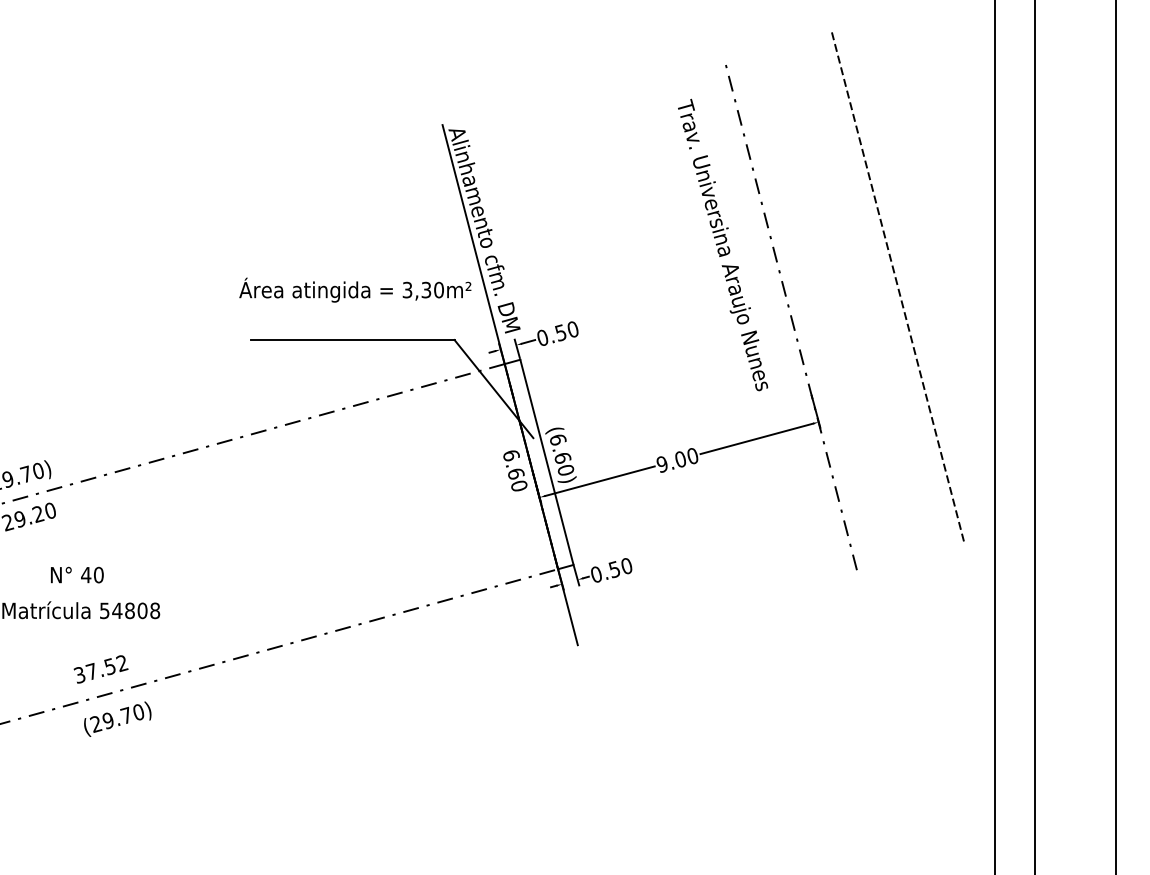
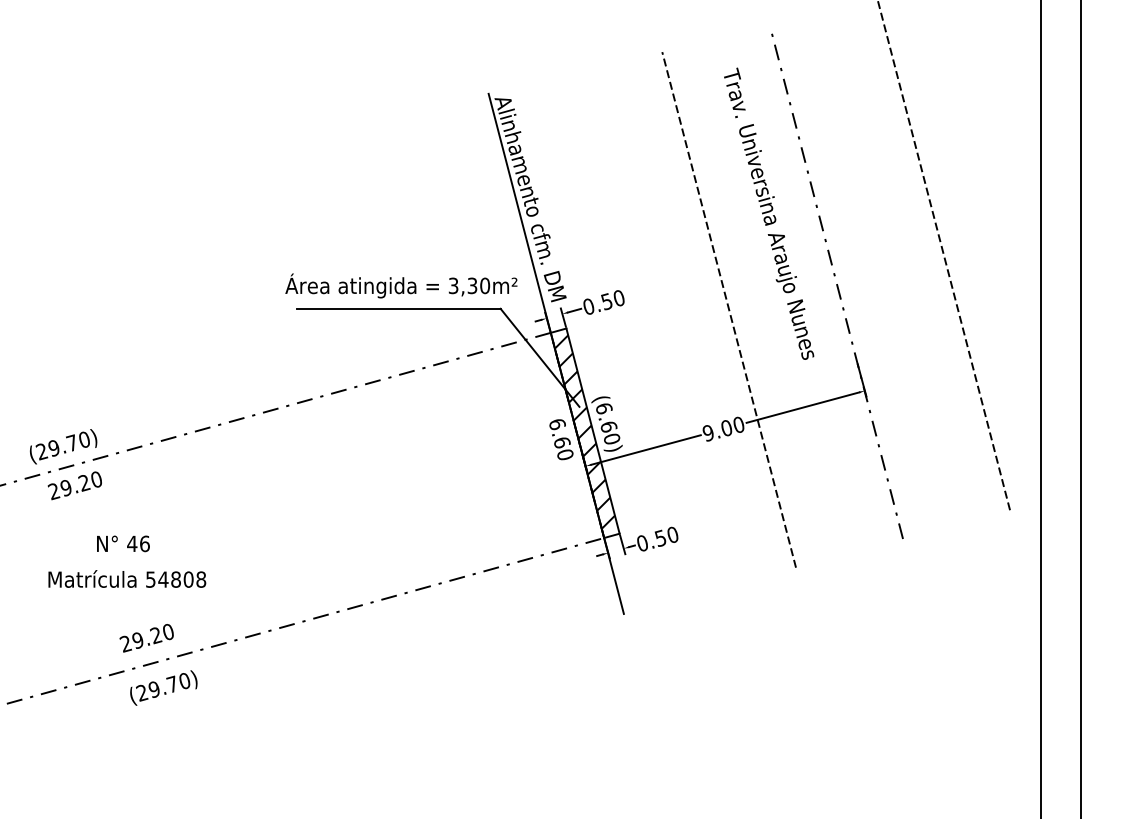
text: (355, 289) -> (401, 285), moved
line: (682, 340) -> (728, 309), added
hatch: (540, 465) -> (586, 434), added
text: (98, 574) -> (144, 543), 40 -> 46
text: (100, 669) -> (146, 638), 37.52 -> 29.20

